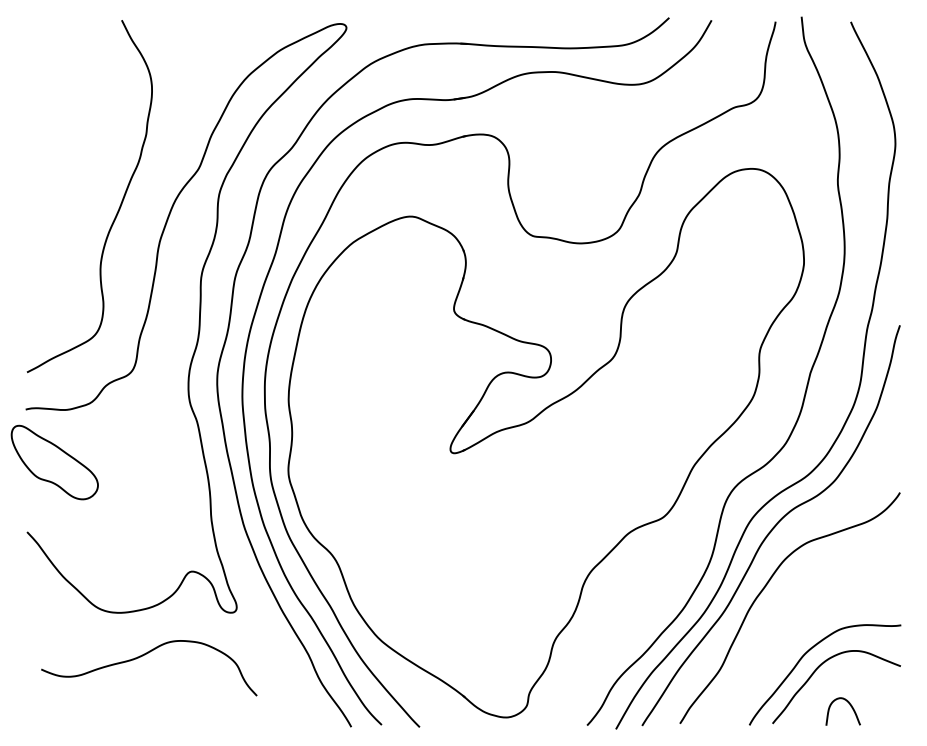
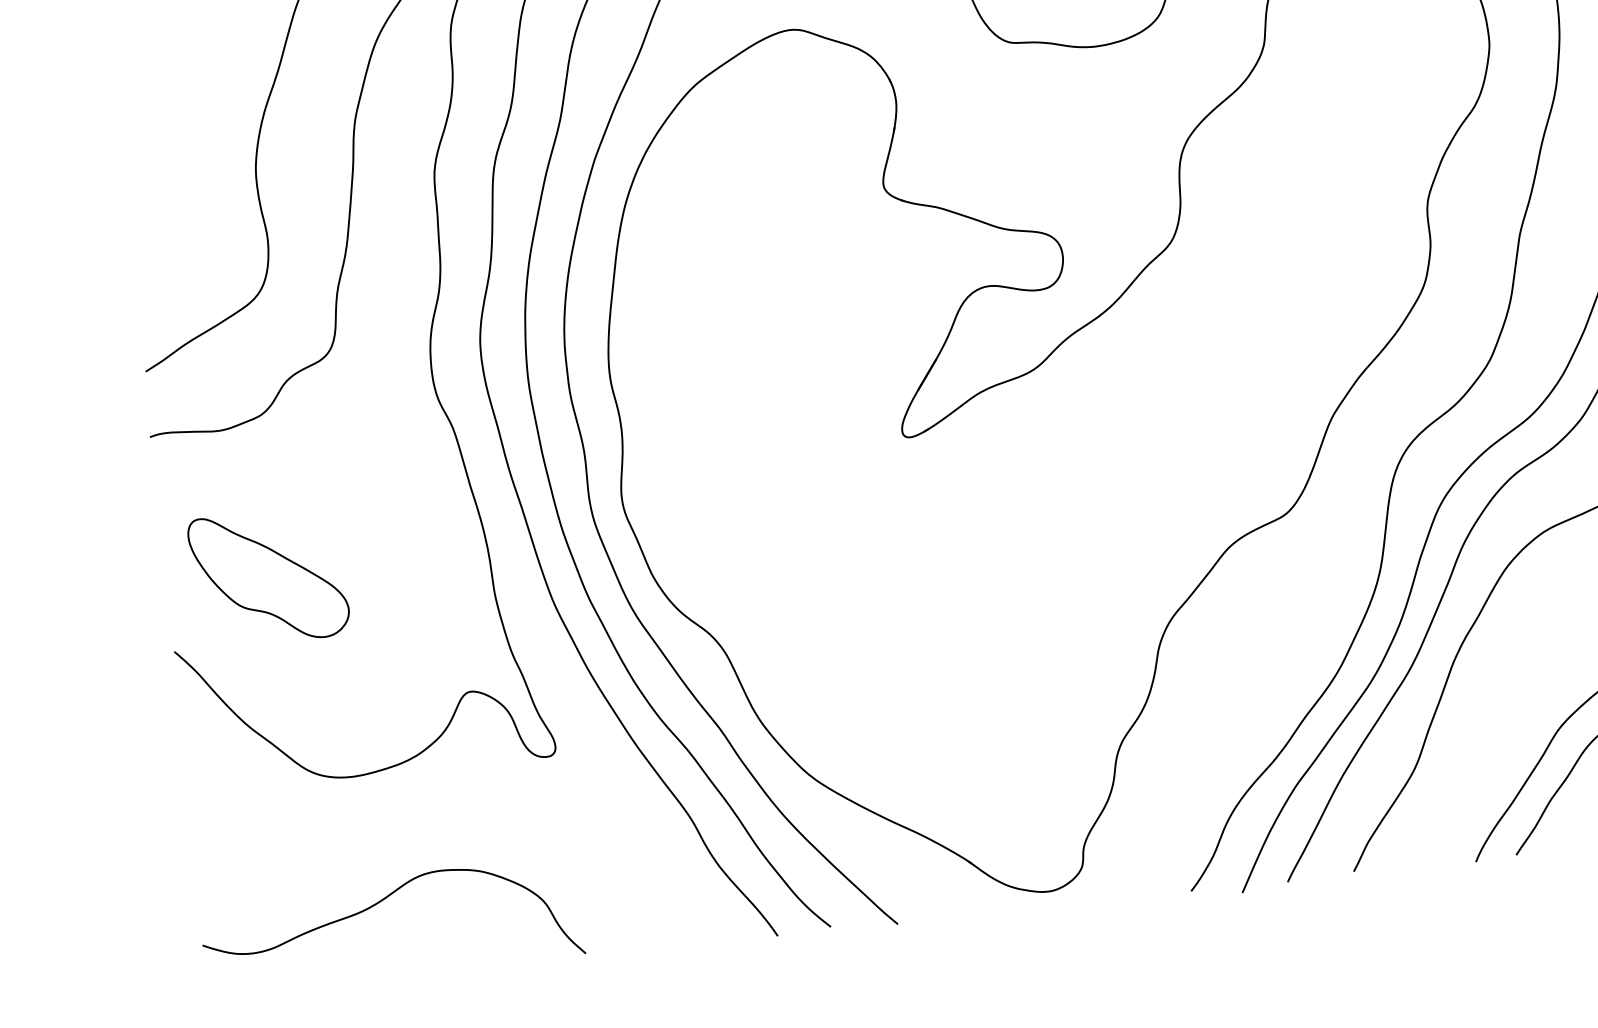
part: (54, 462) -> (268, 577), moved
curve: (143, 656) -> (379, 904), moved

